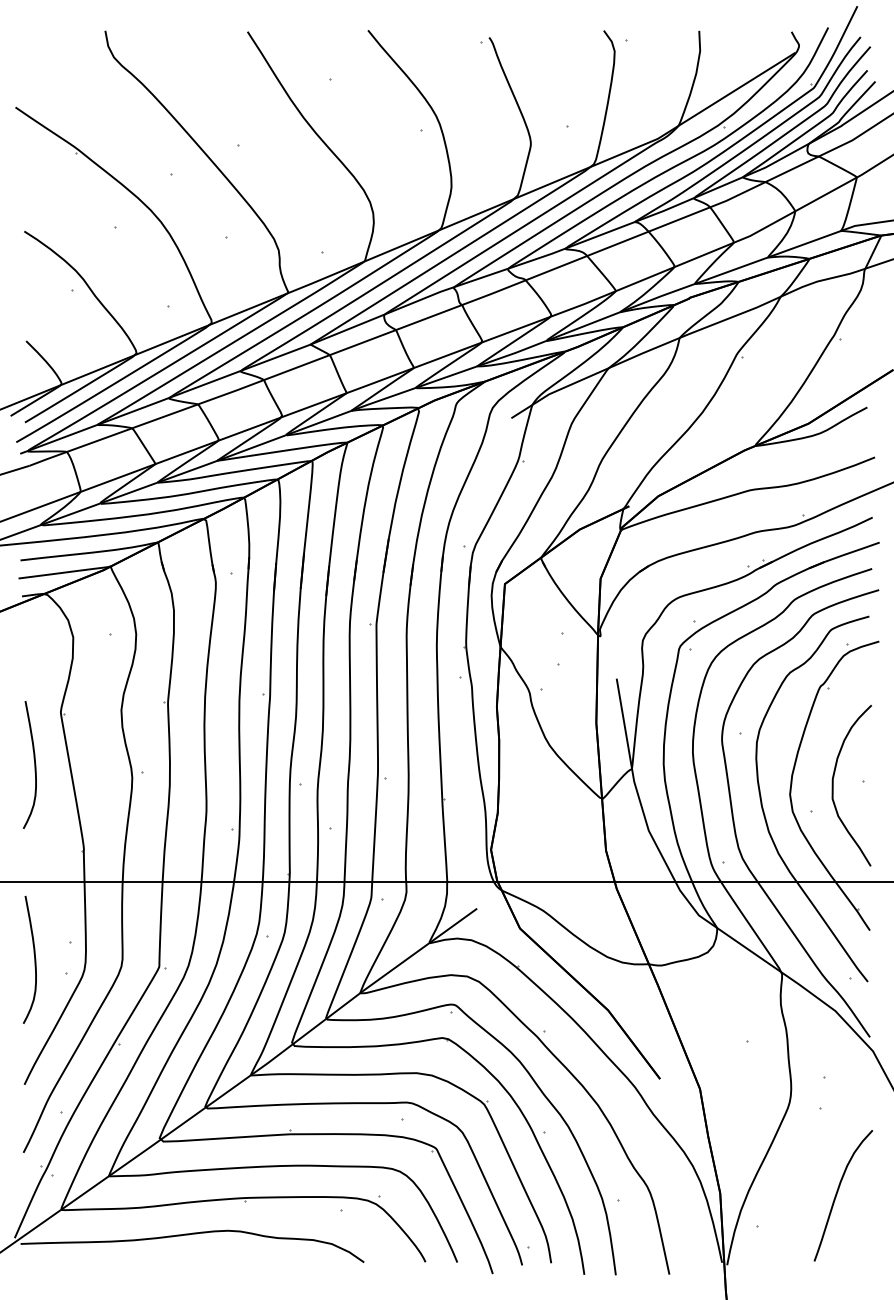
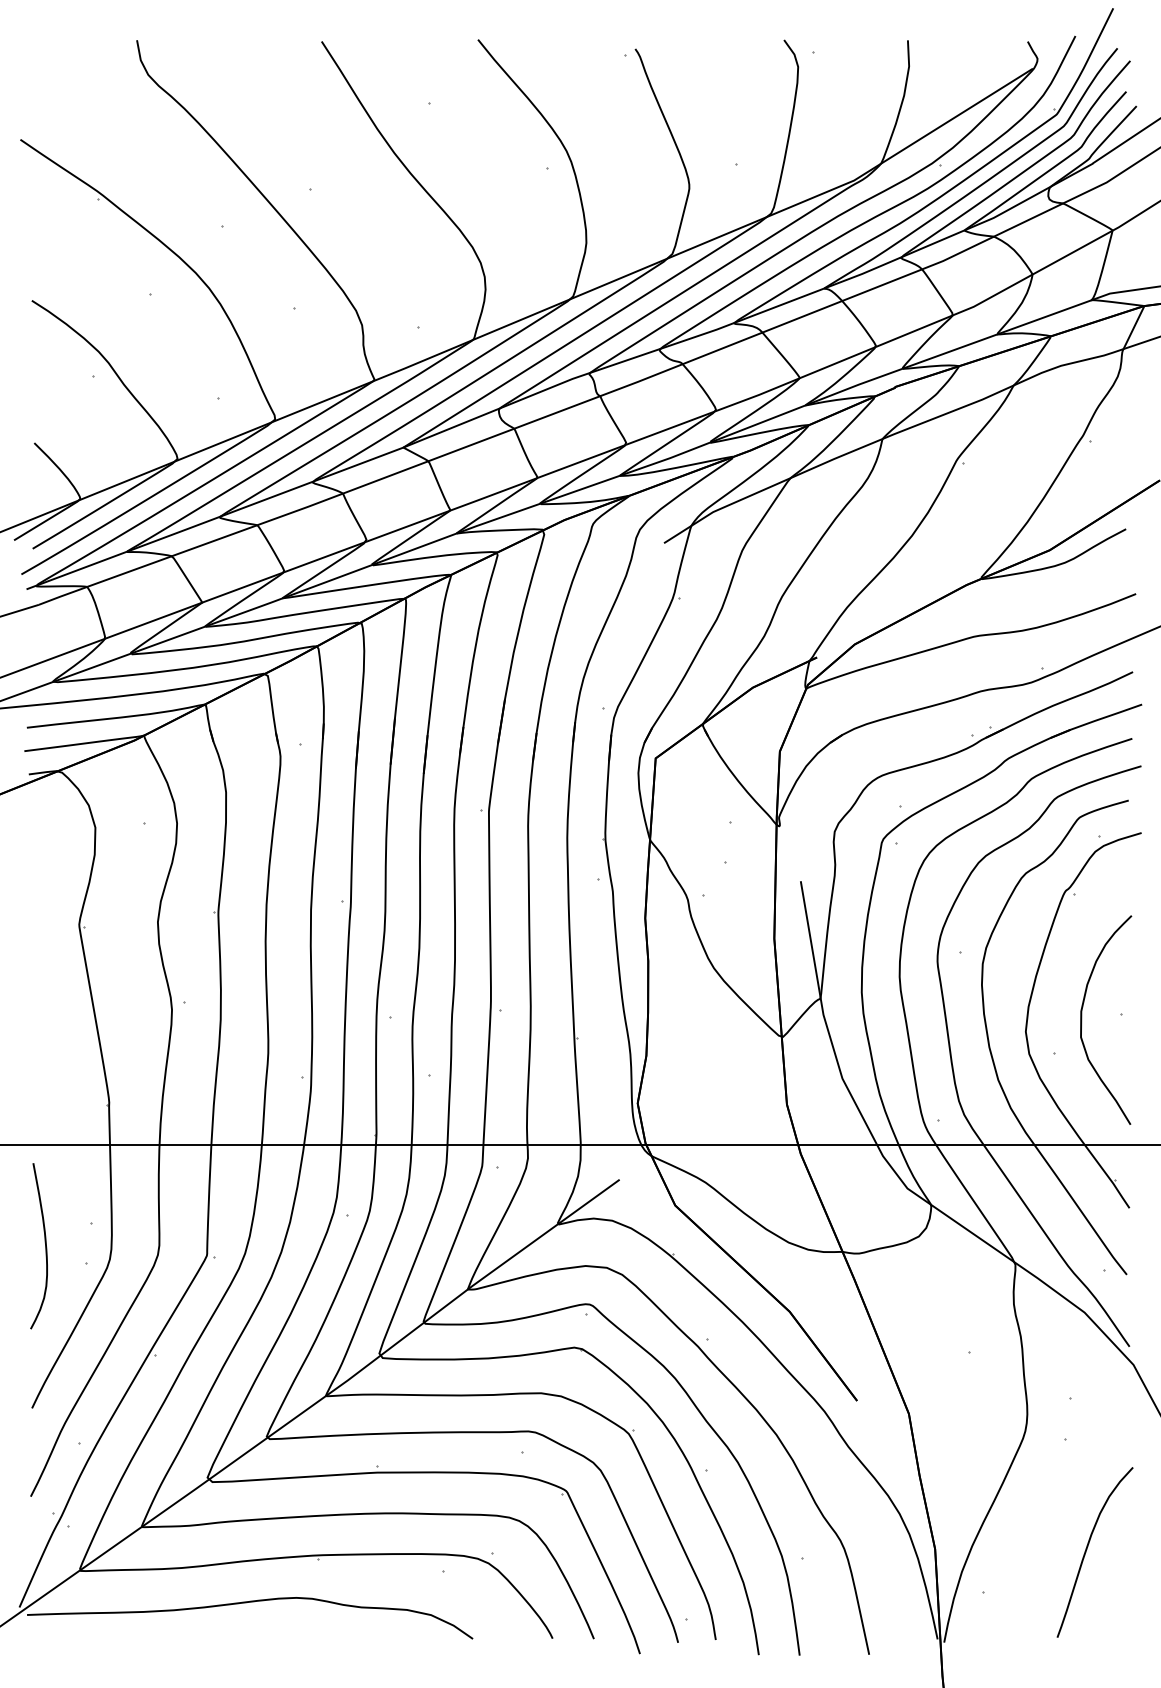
curve: (34, 765) -> (45, 993), removed

